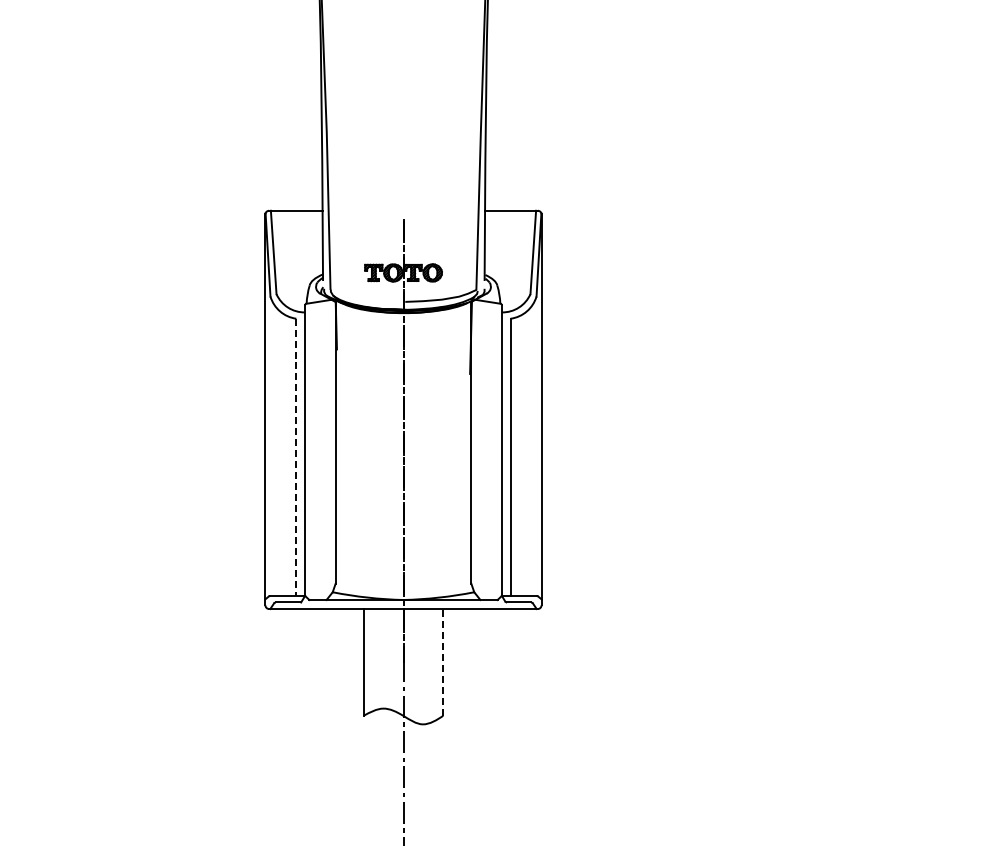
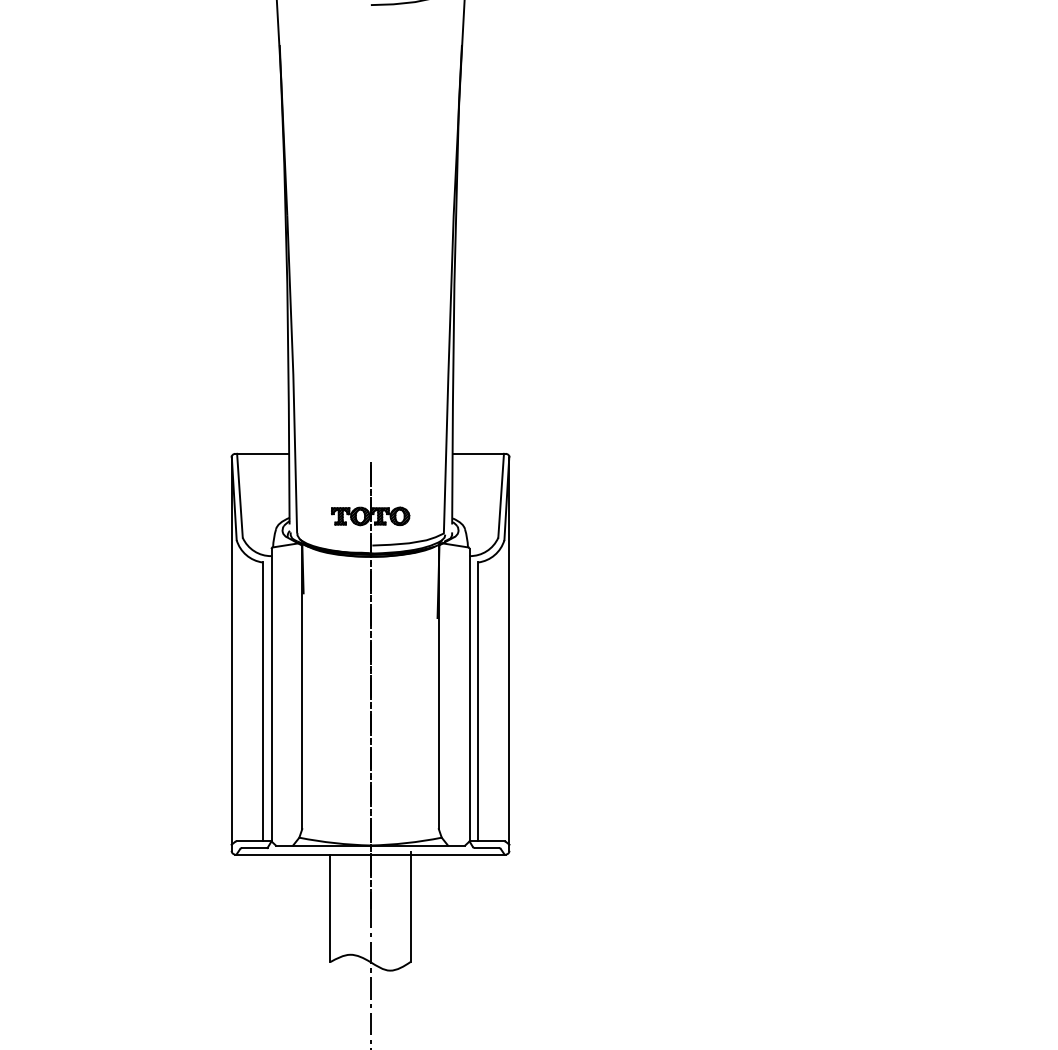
line: (296, 457) -> (262, 702), dashed -> solid
line: (443, 661) -> (410, 907), dashed -> solid

